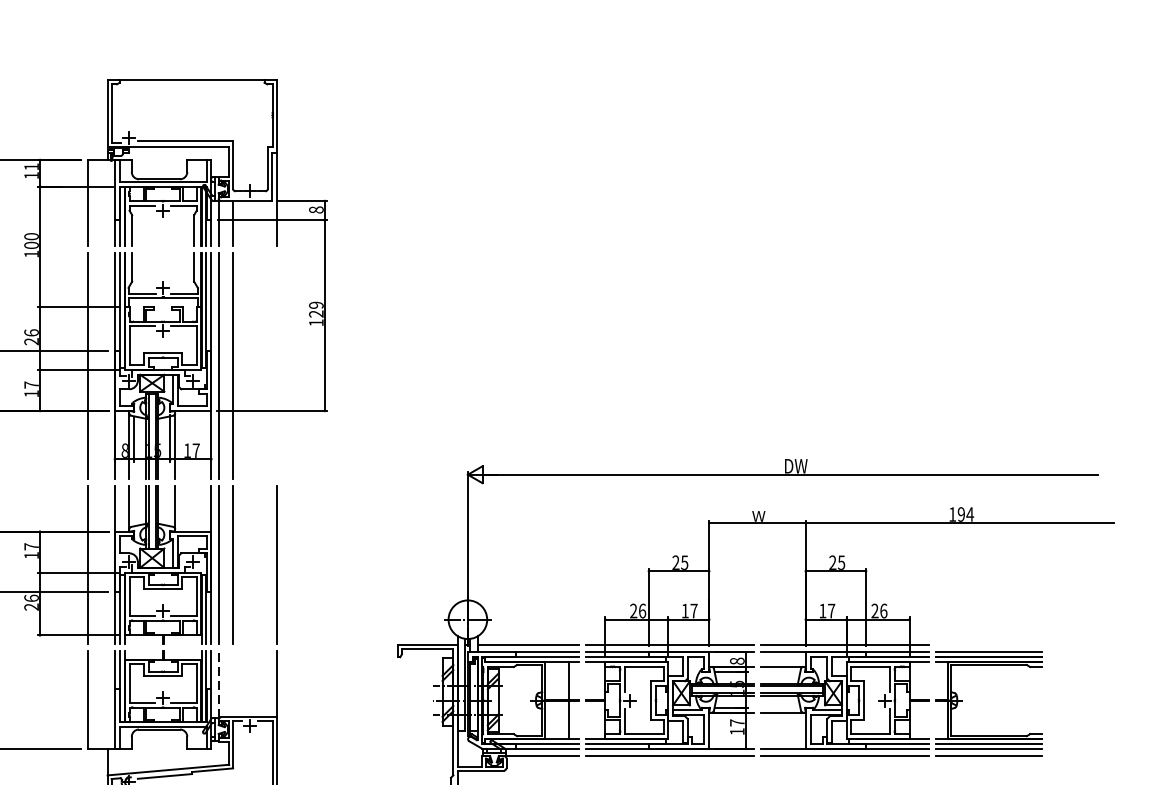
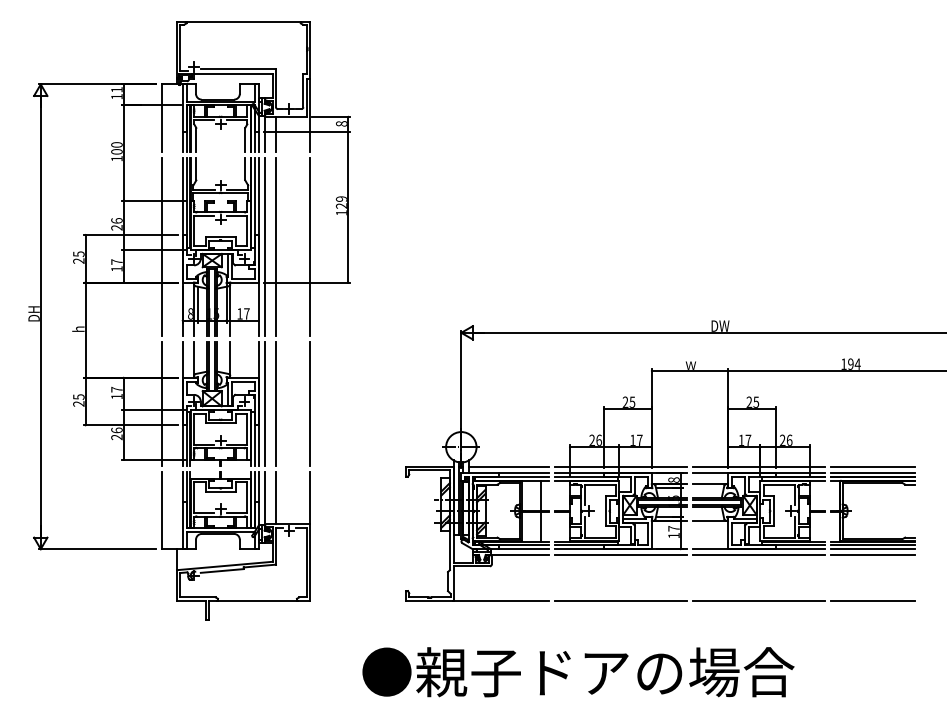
line: (276, 365) -> (310, 246), added
line: (988, 645) -> (872, 467), added
line: (218, 683) -> (264, 497), dashed -> solid
line: (233, 684) -> (276, 498), added

